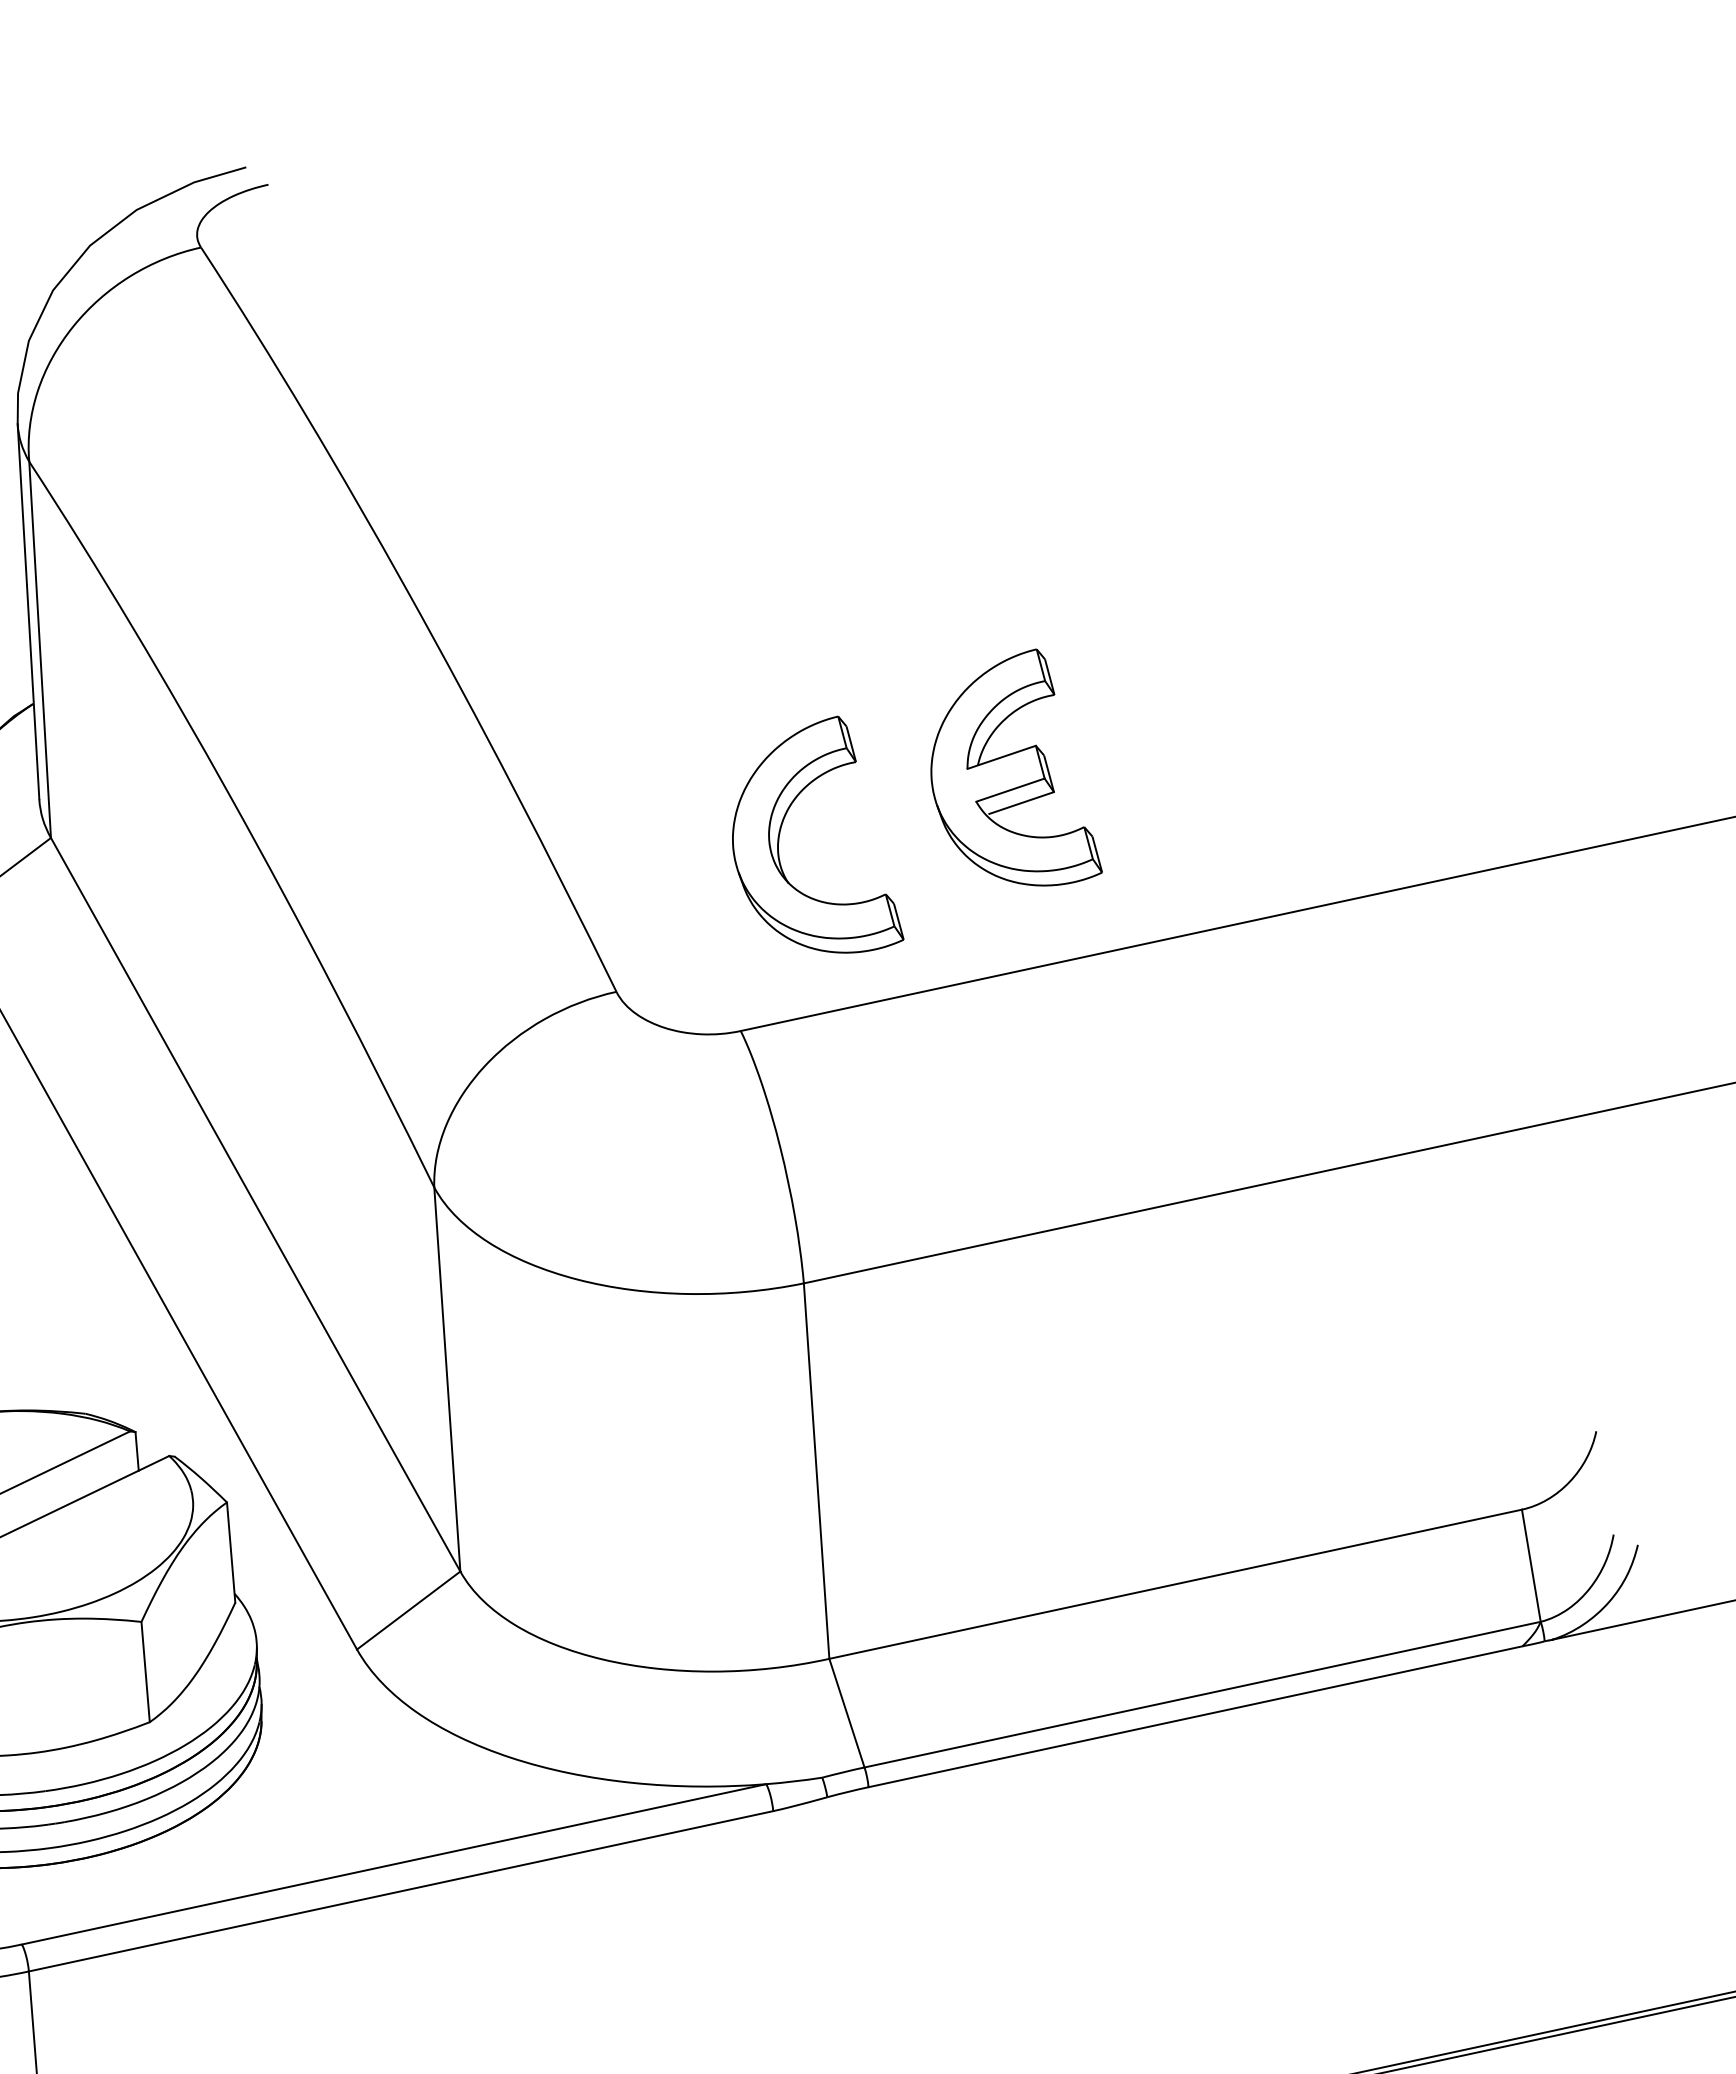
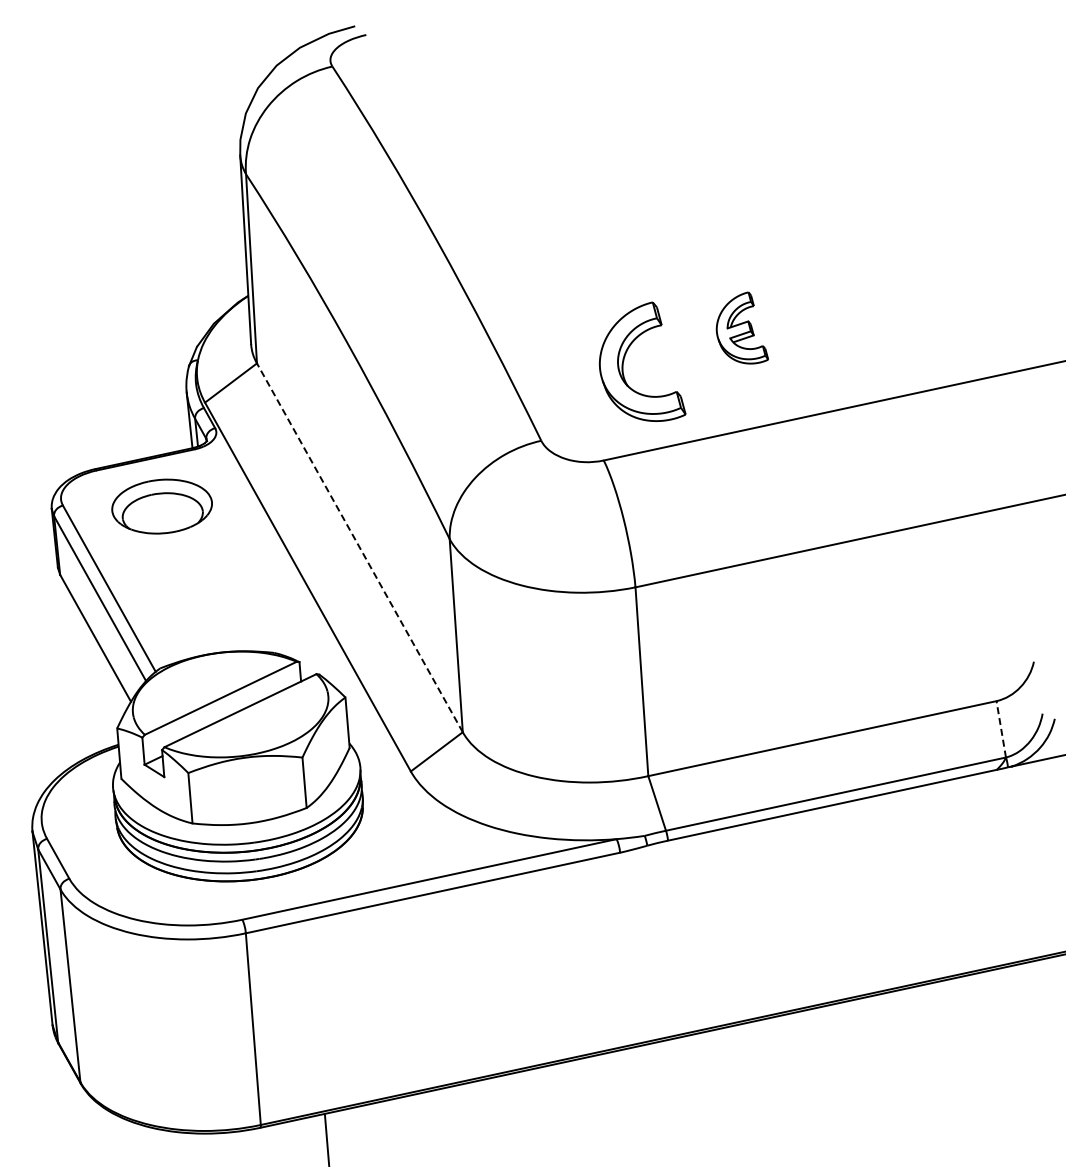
part: (1016, 766) -> (742, 327), size x0.6
line: (254, 1204) -> (359, 547), solid -> dashed
line: (1531, 1566) -> (1001, 729), solid -> dashed

